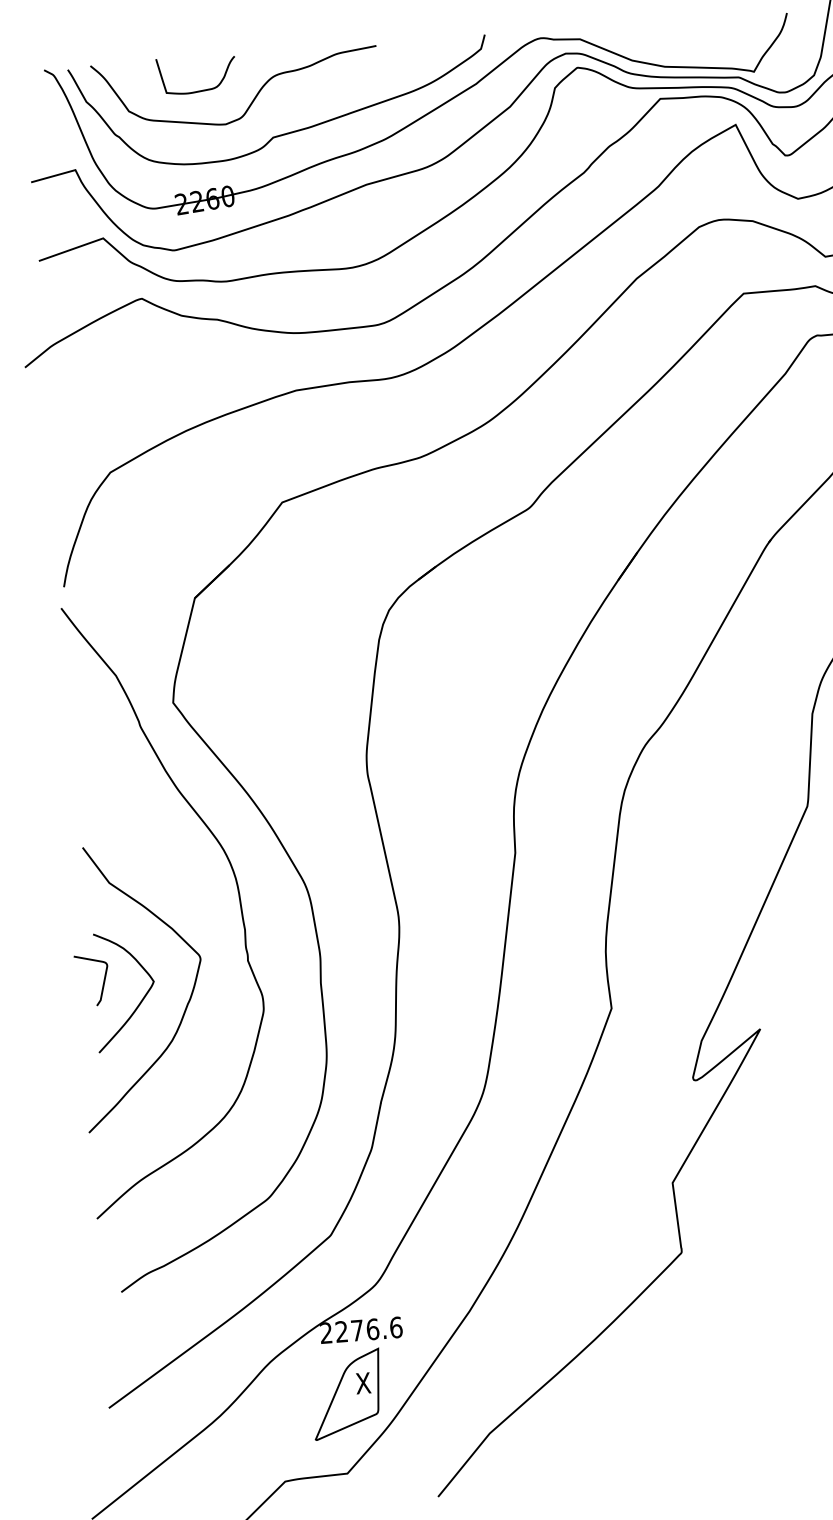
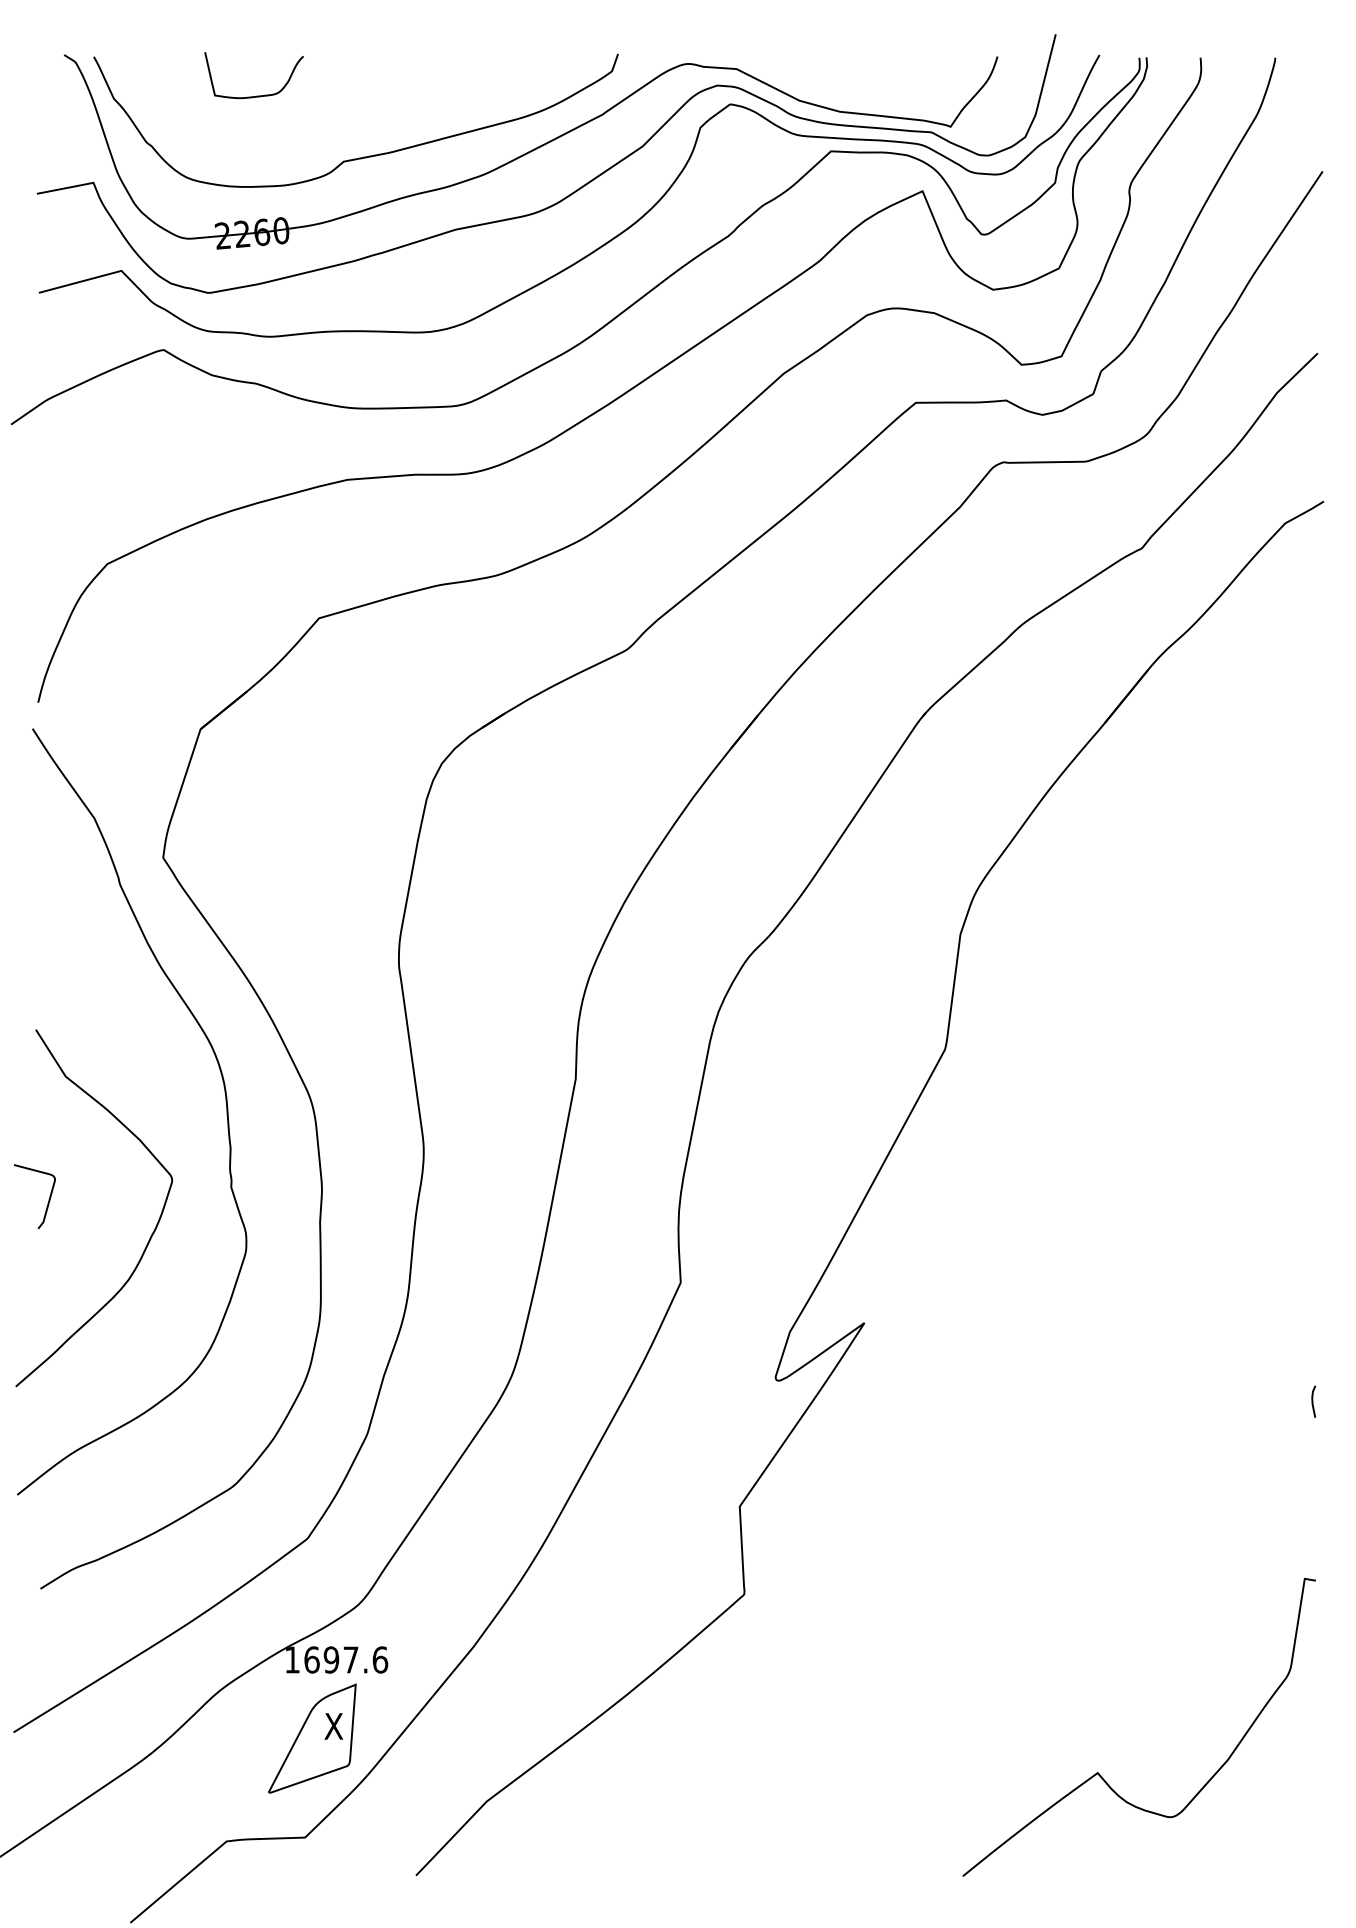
curve: (251, 101) -> (320, 114), removed
curve: (141, 999) -> (94, 1225), removed
text: (349, 1330) -> (321, 1659), 2276.6 -> 1697.6

